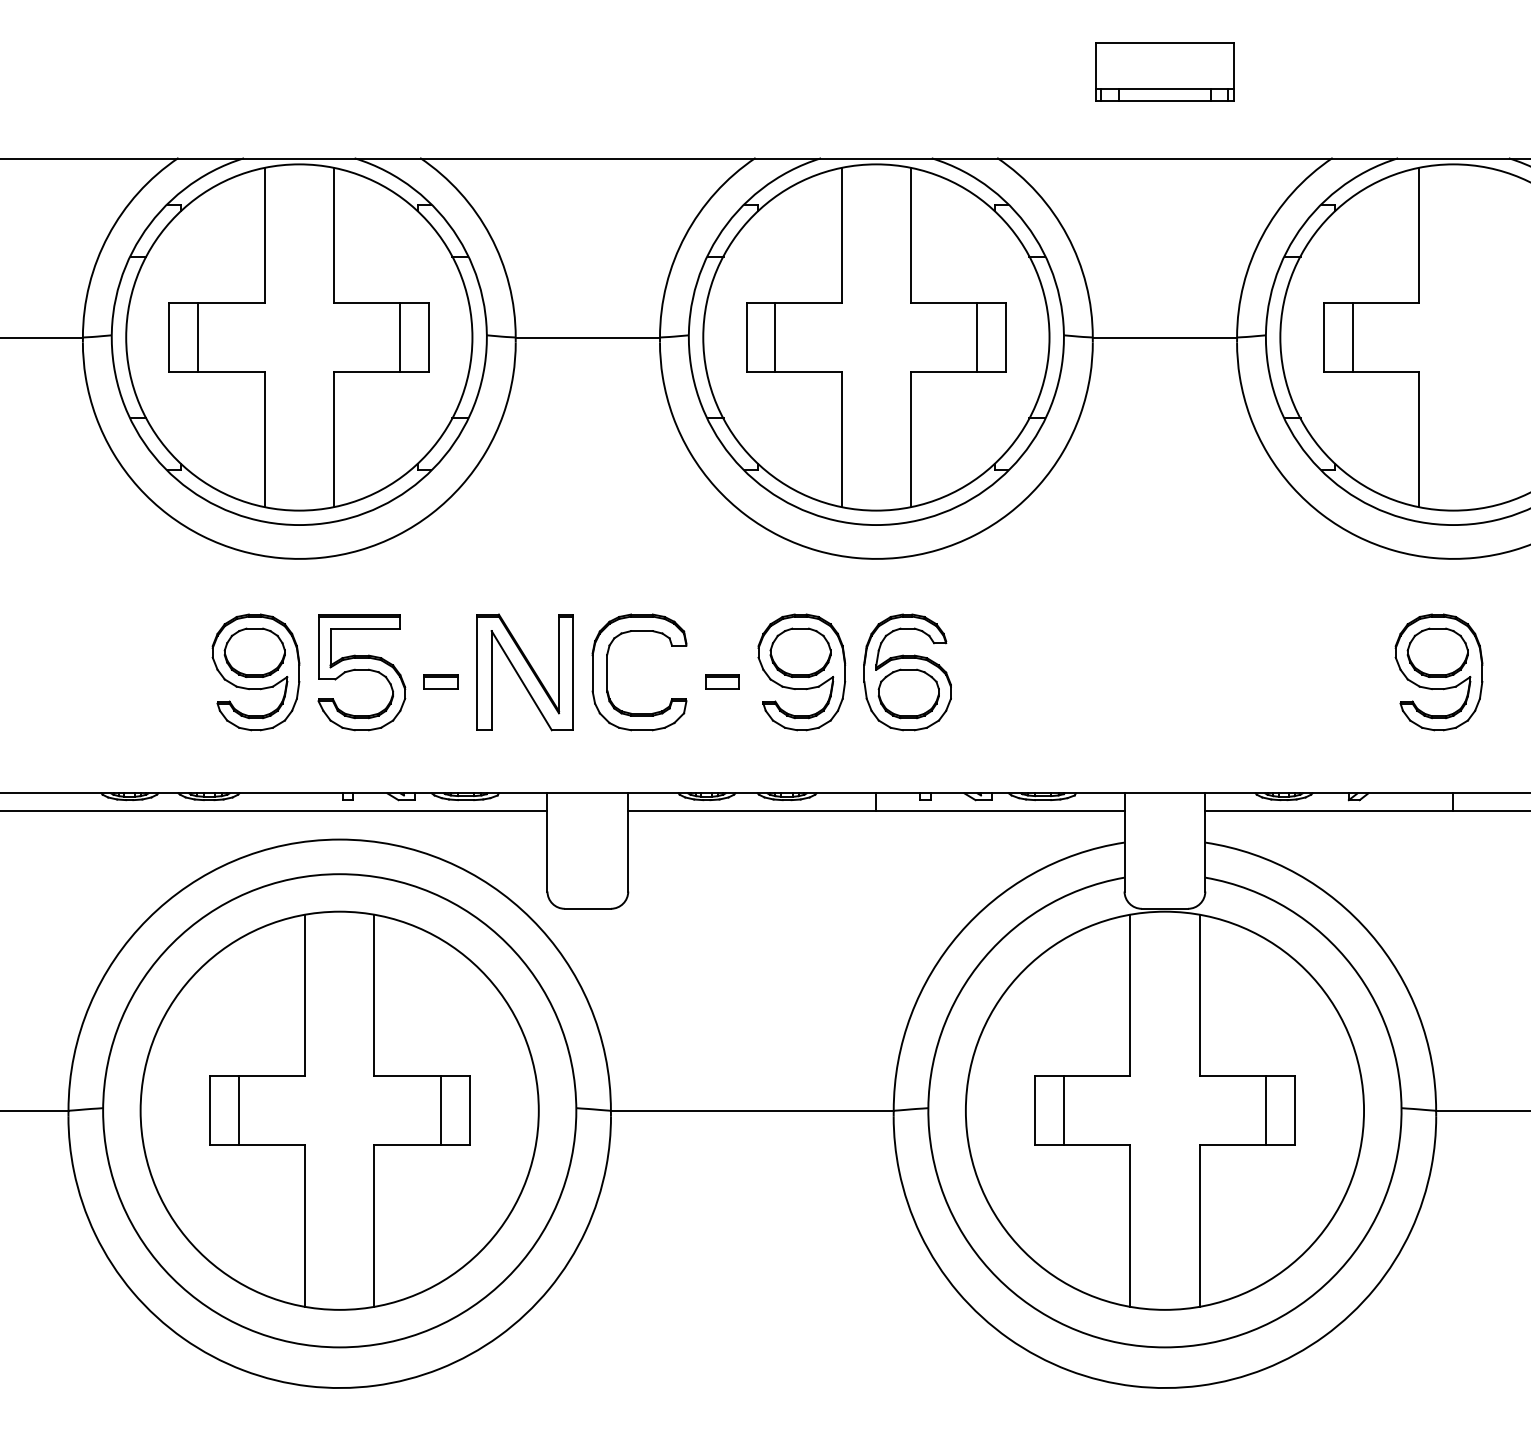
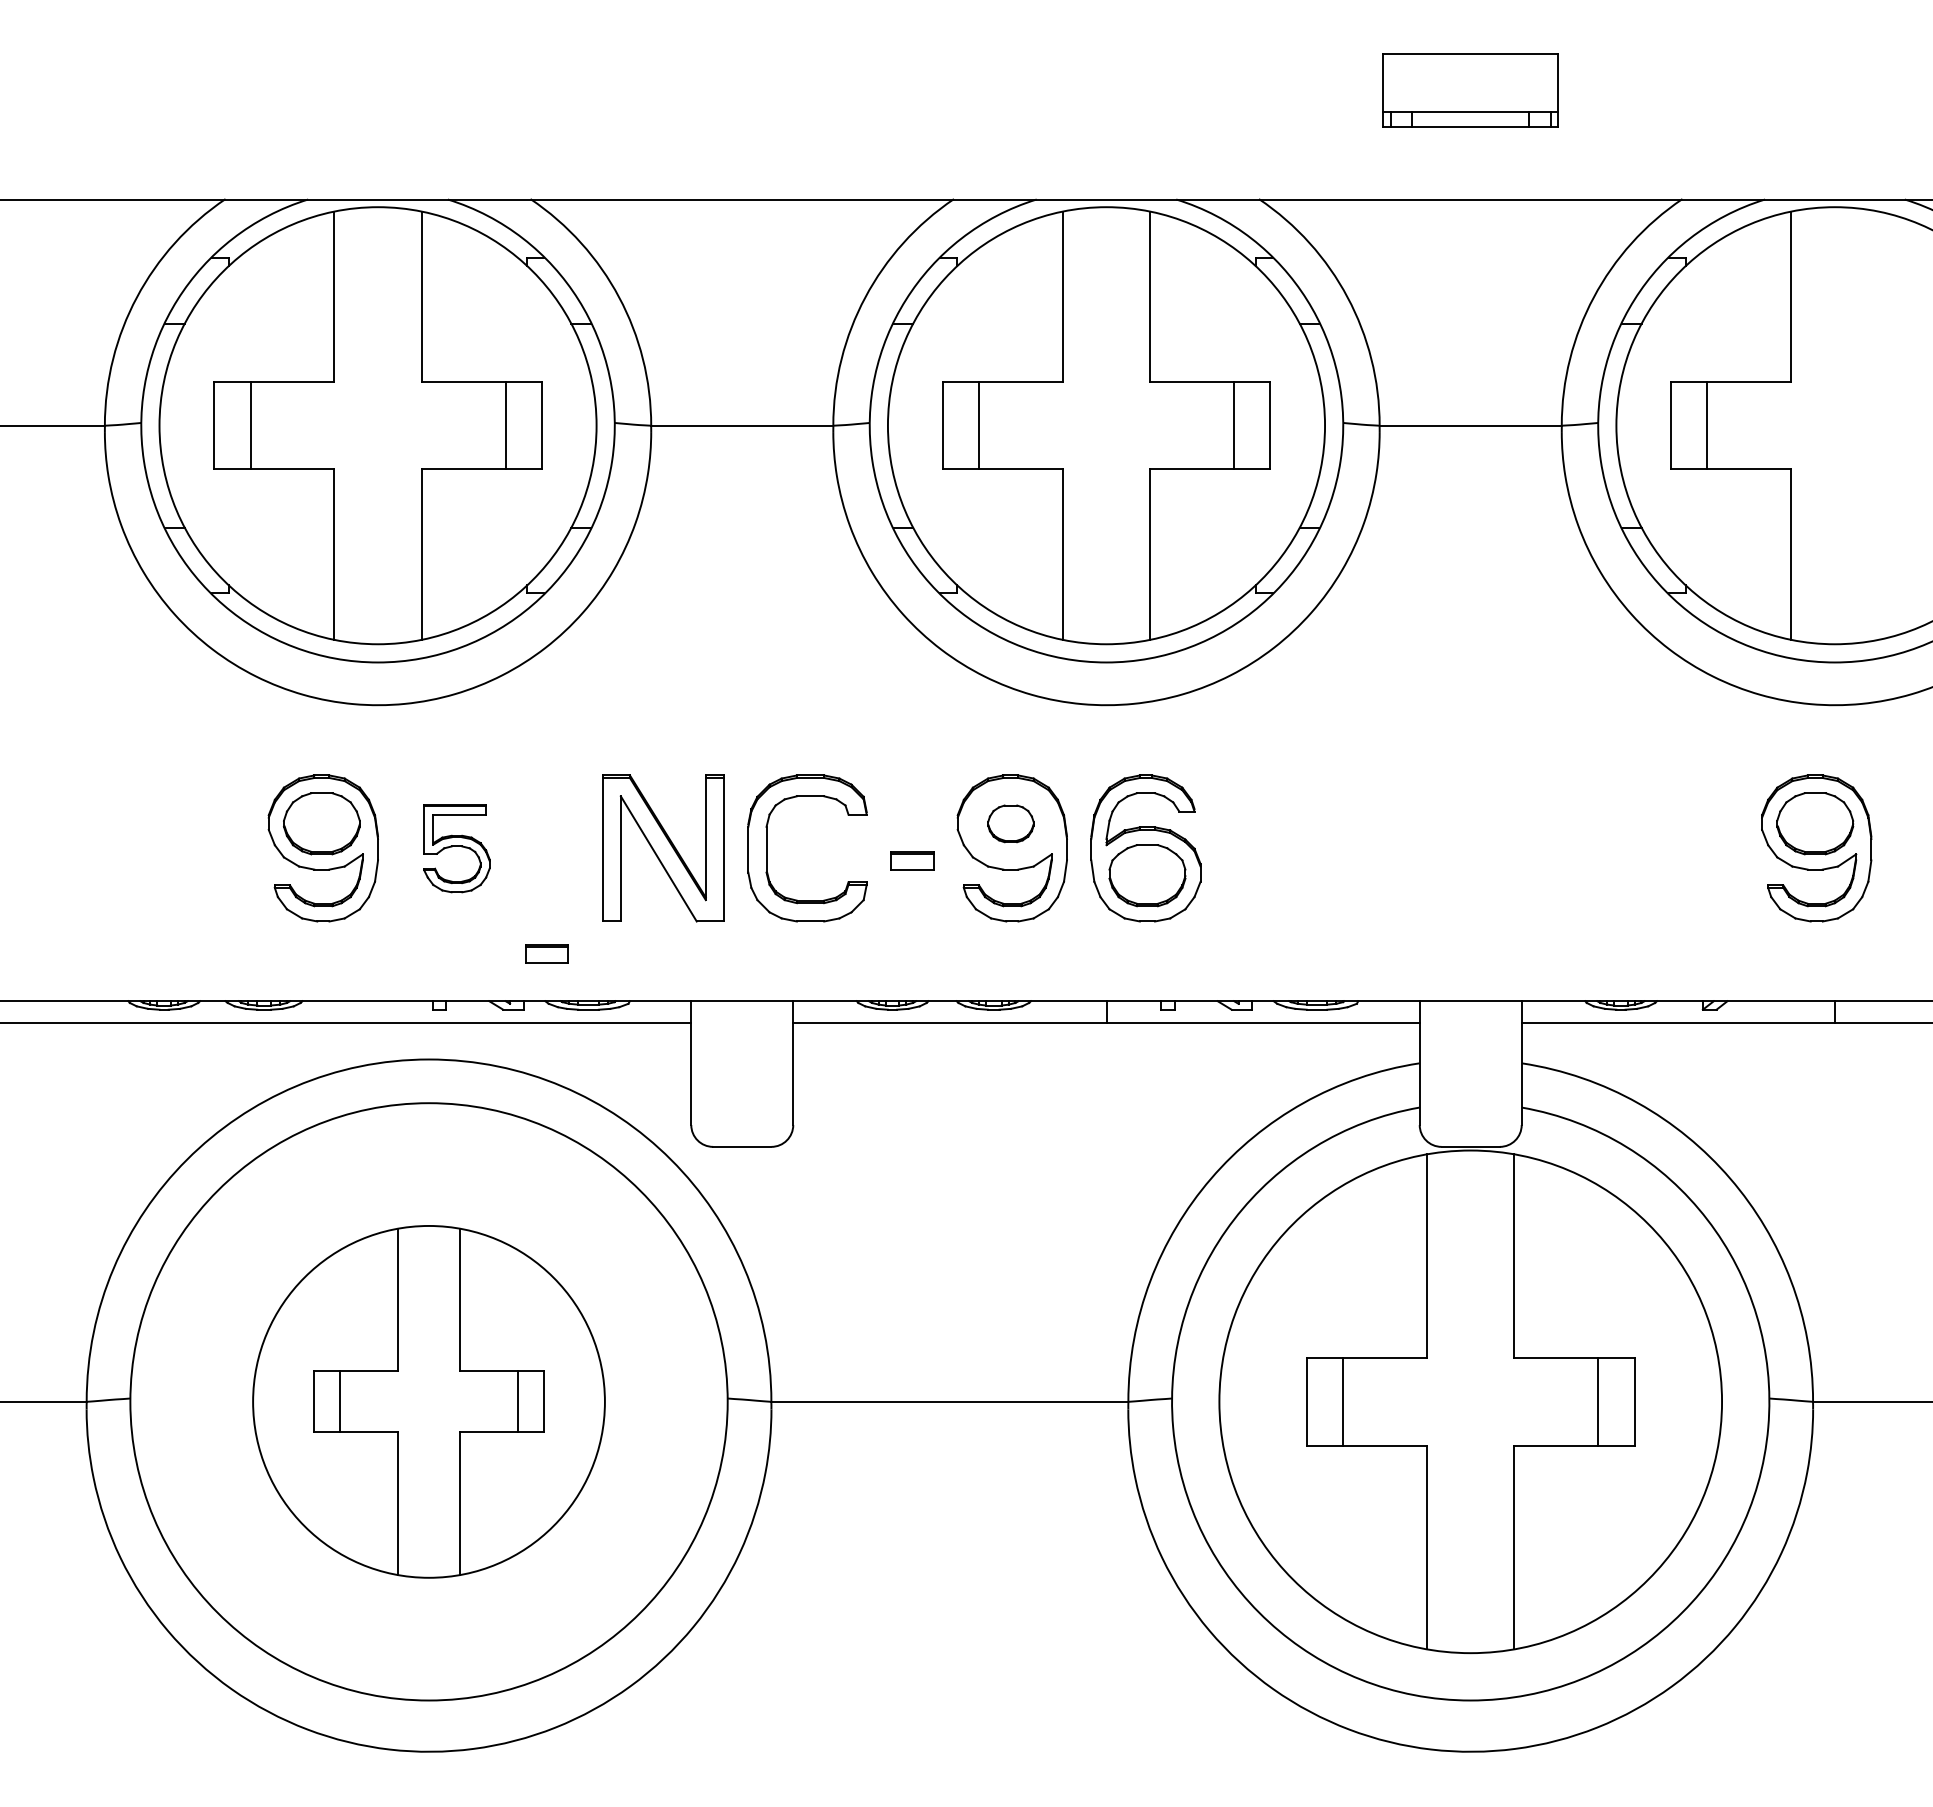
part: (800, 652) -> (1010, 823), size x0.6
part: (361, 672) -> (456, 848), size x0.6
part: (440, 681) -> (546, 953), moved
part: (339, 1110) -> (428, 1401), size x0.7

